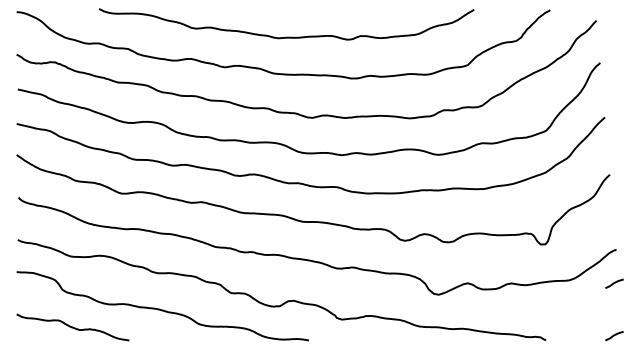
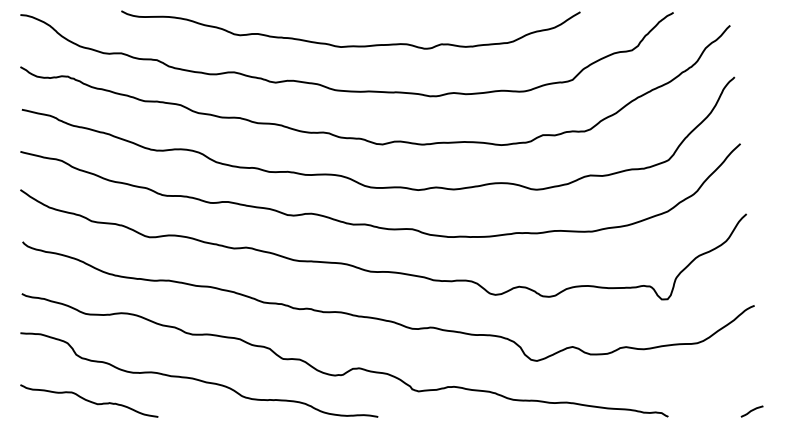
curve: (613, 283) -> (751, 347), removed

